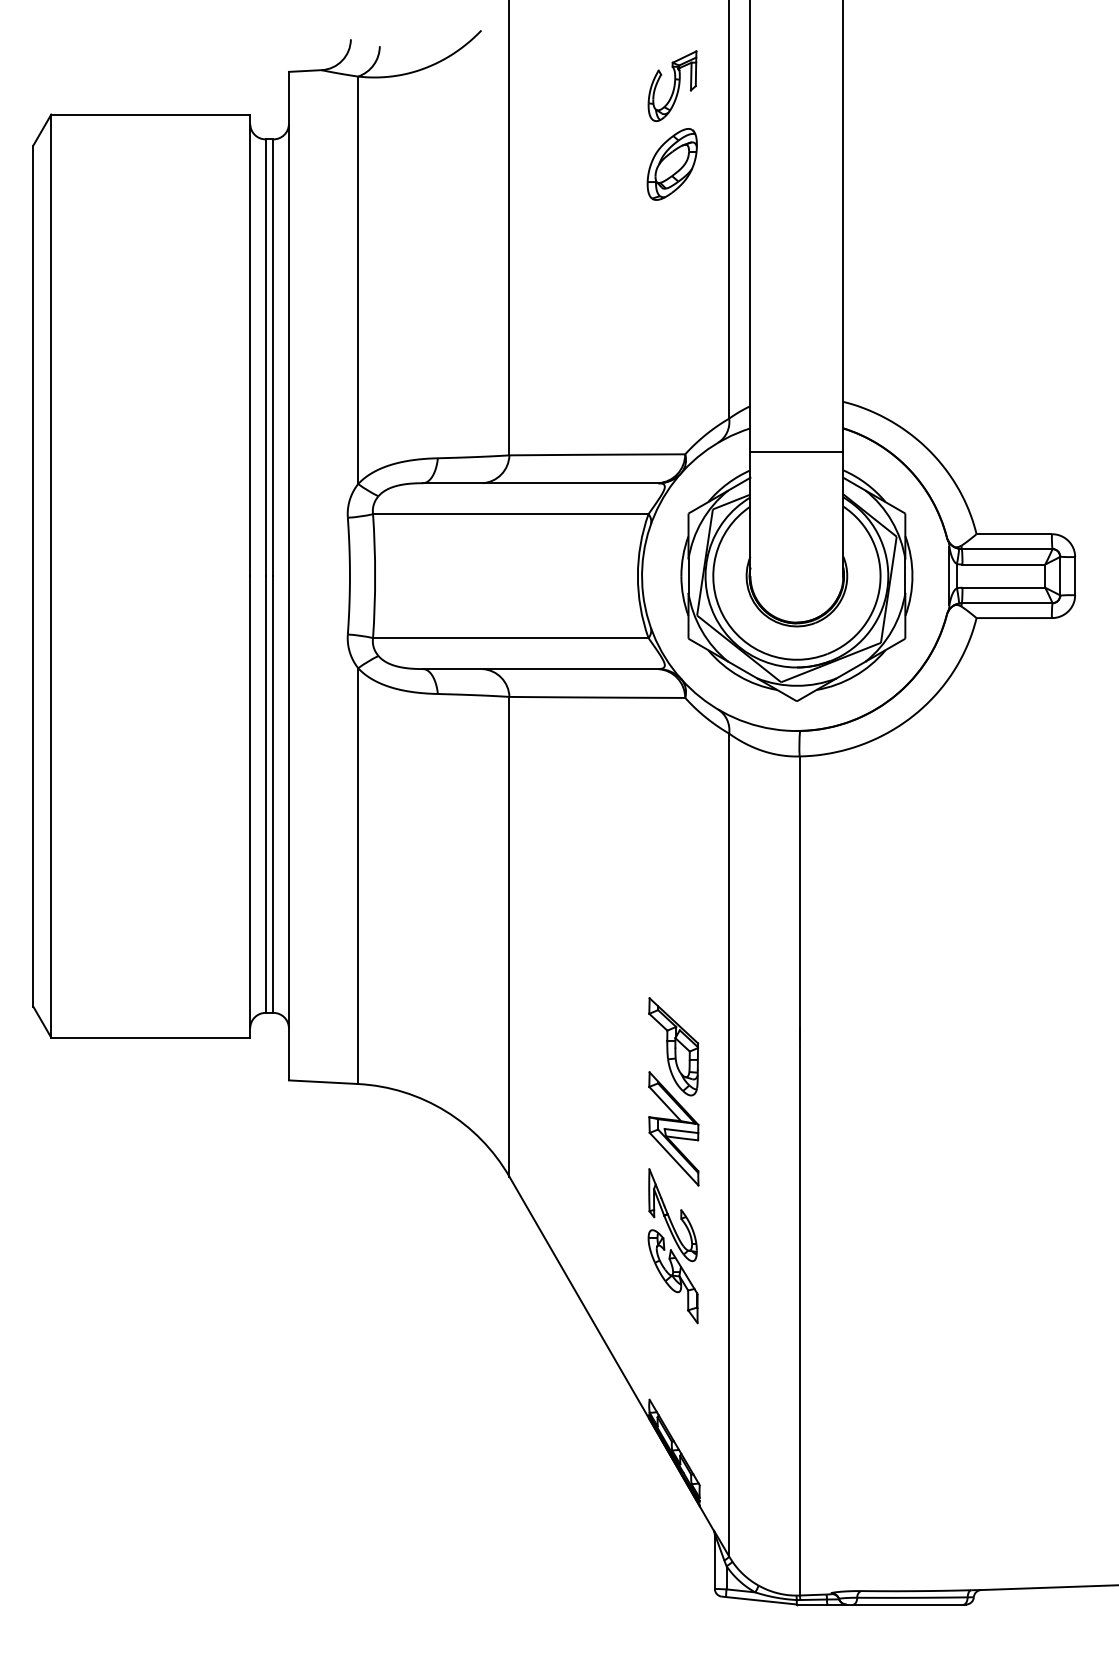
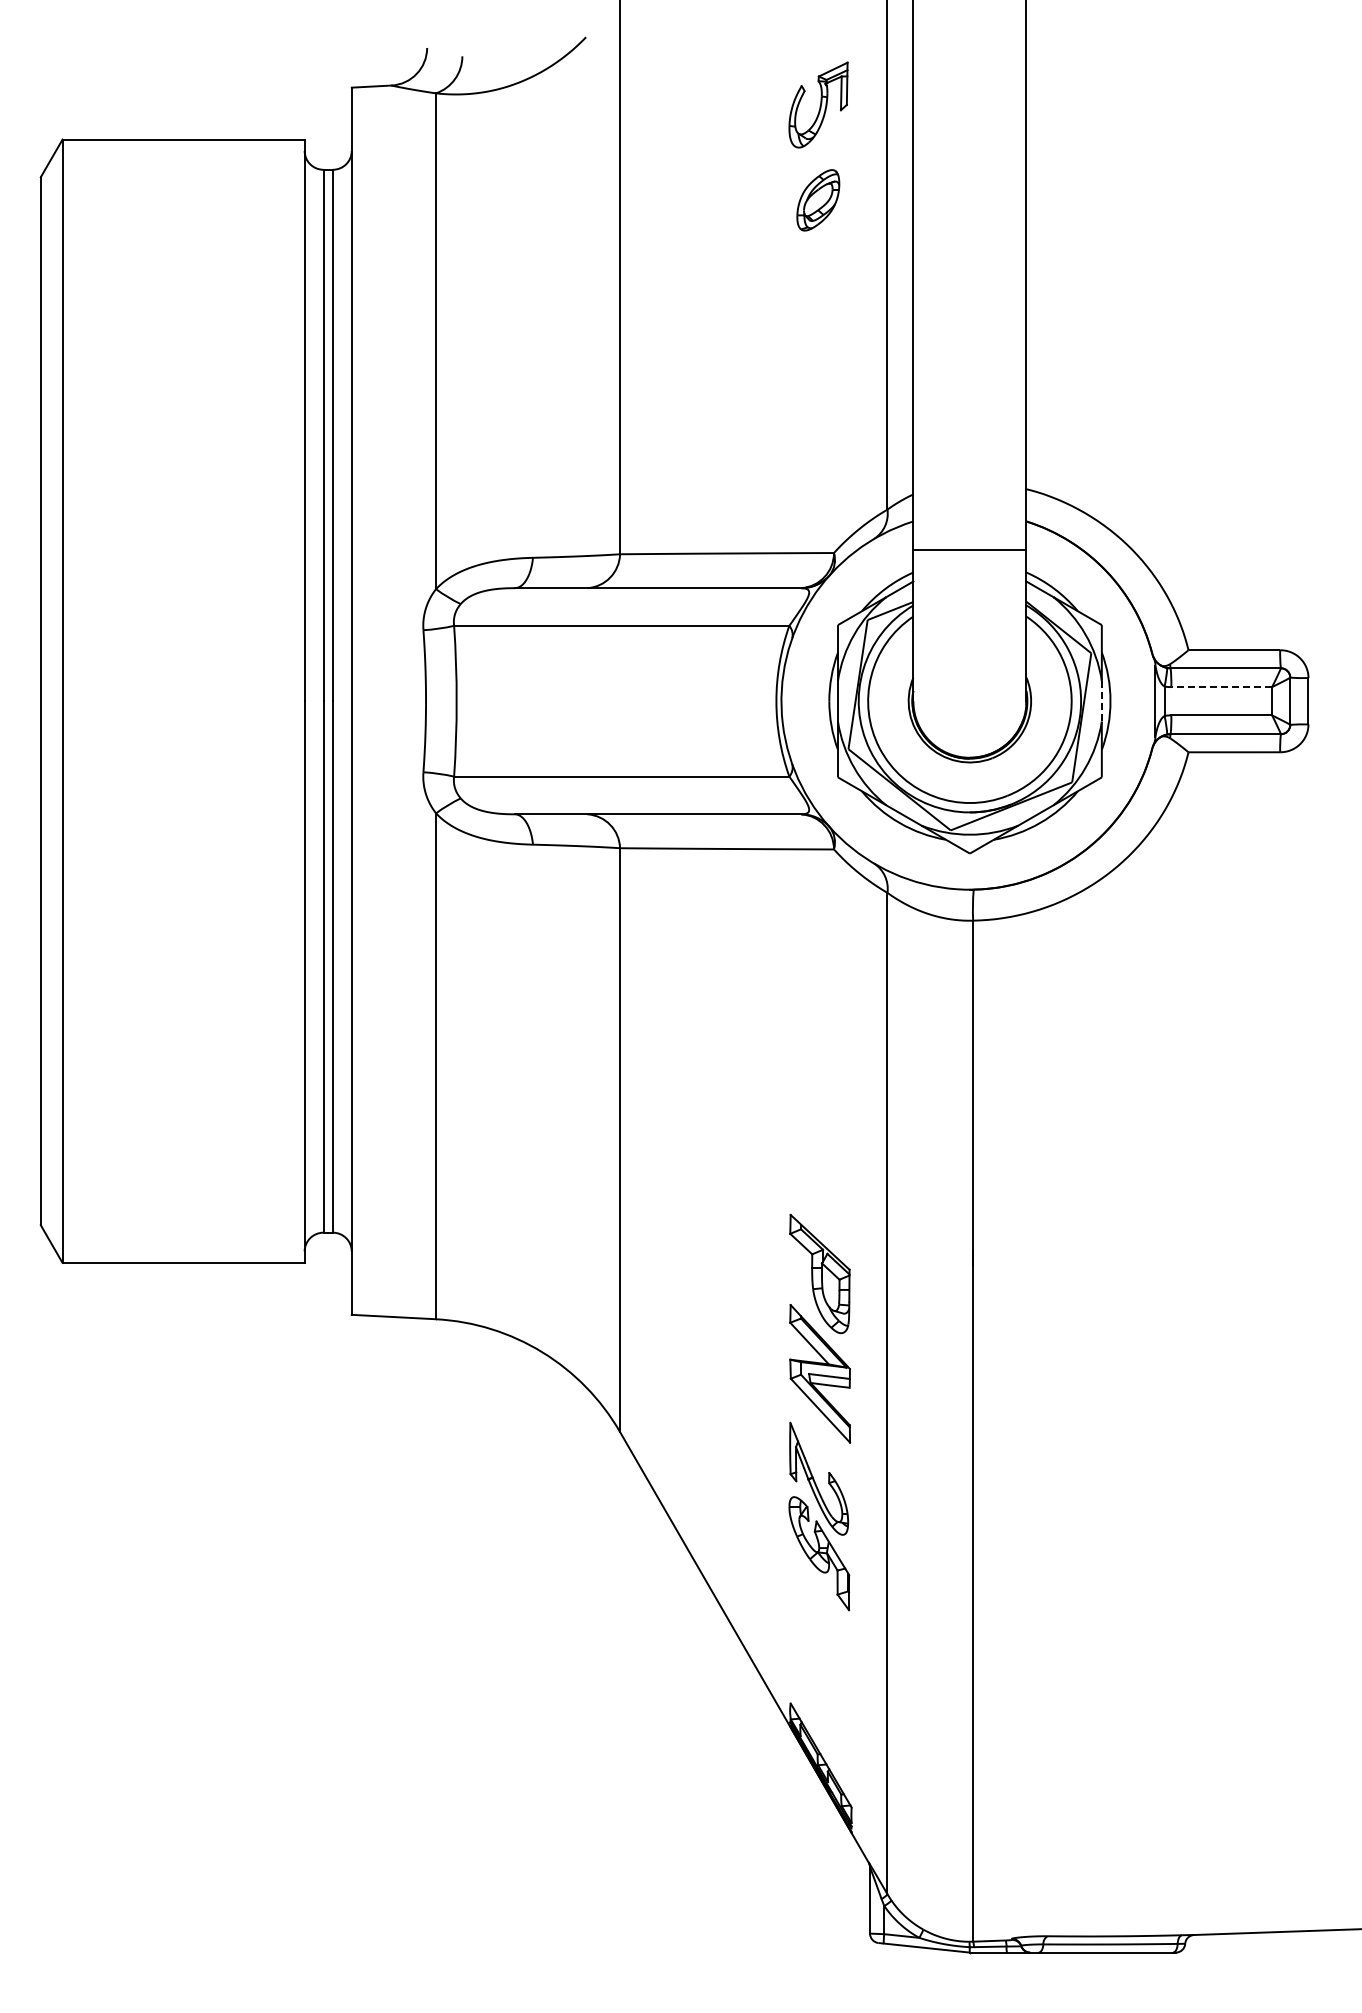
part: (672, 164) -> (818, 200), size x0.7
line: (1003, 564) -> (1221, 687), solid -> dashed
line: (905, 576) -> (1101, 701), solid -> dashed

